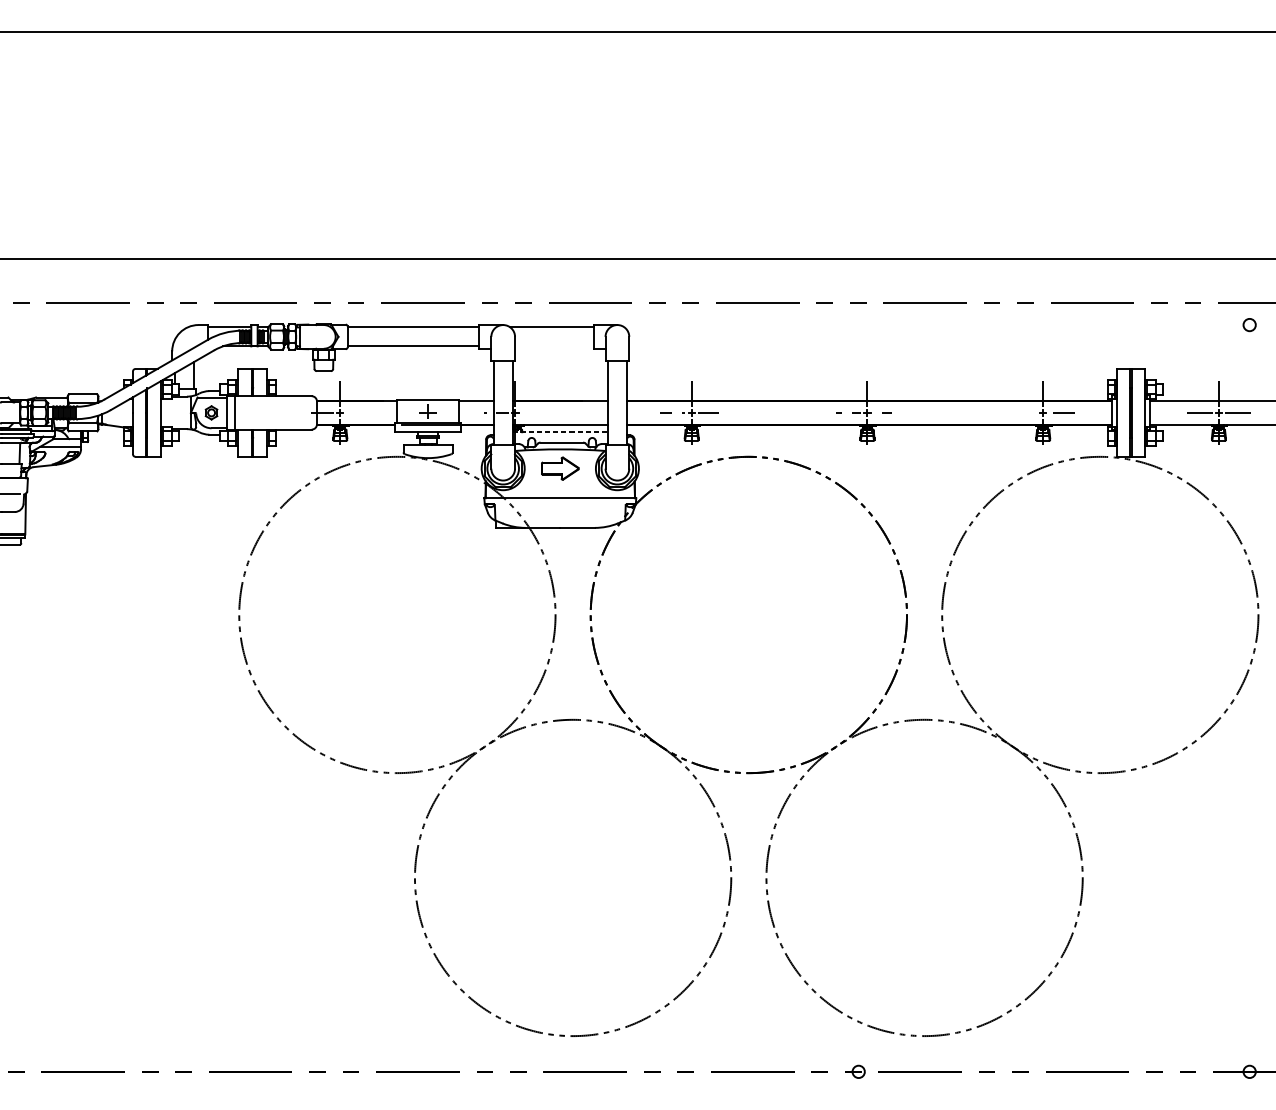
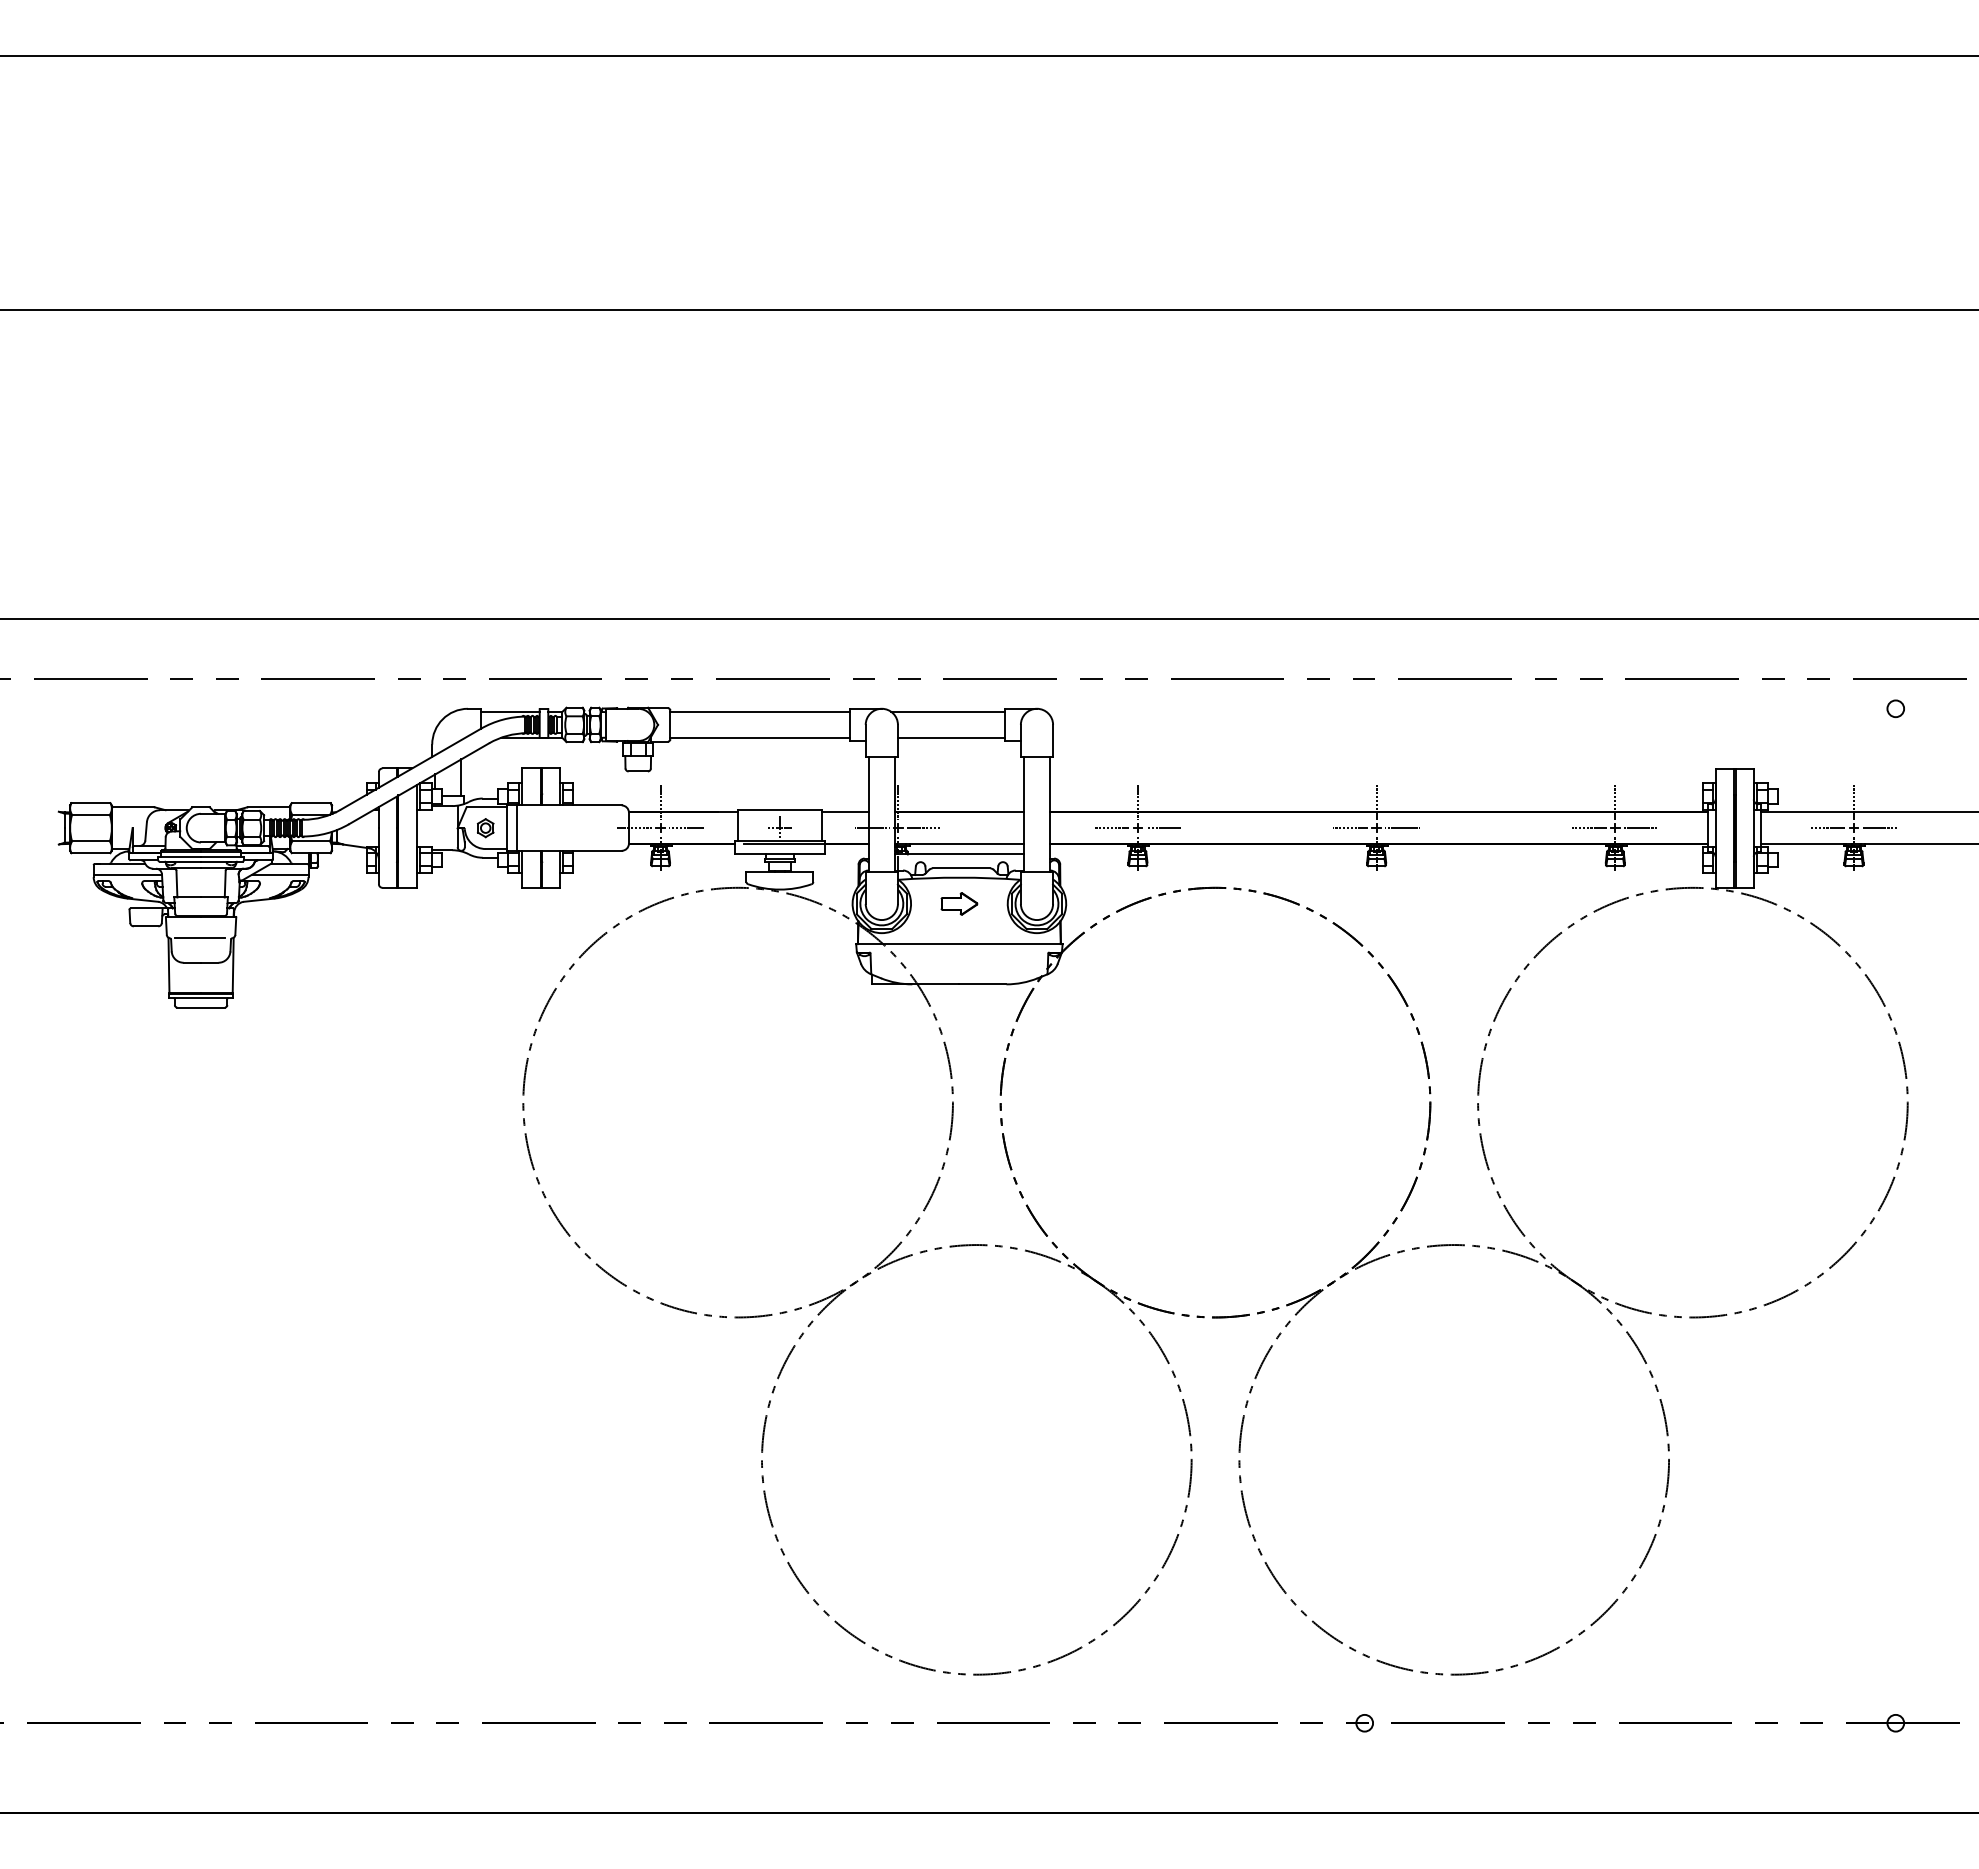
line: (553, 346) -> (950, 737), added
line: (359, 413) -> (686, 828), added
line: (534, 413) -> (924, 828), added
line: (1024, 413) -> (1589, 828), added
line: (560, 432) -> (959, 854), dashed -> solid
part: (560, 468) -> (959, 903), size x0.71

